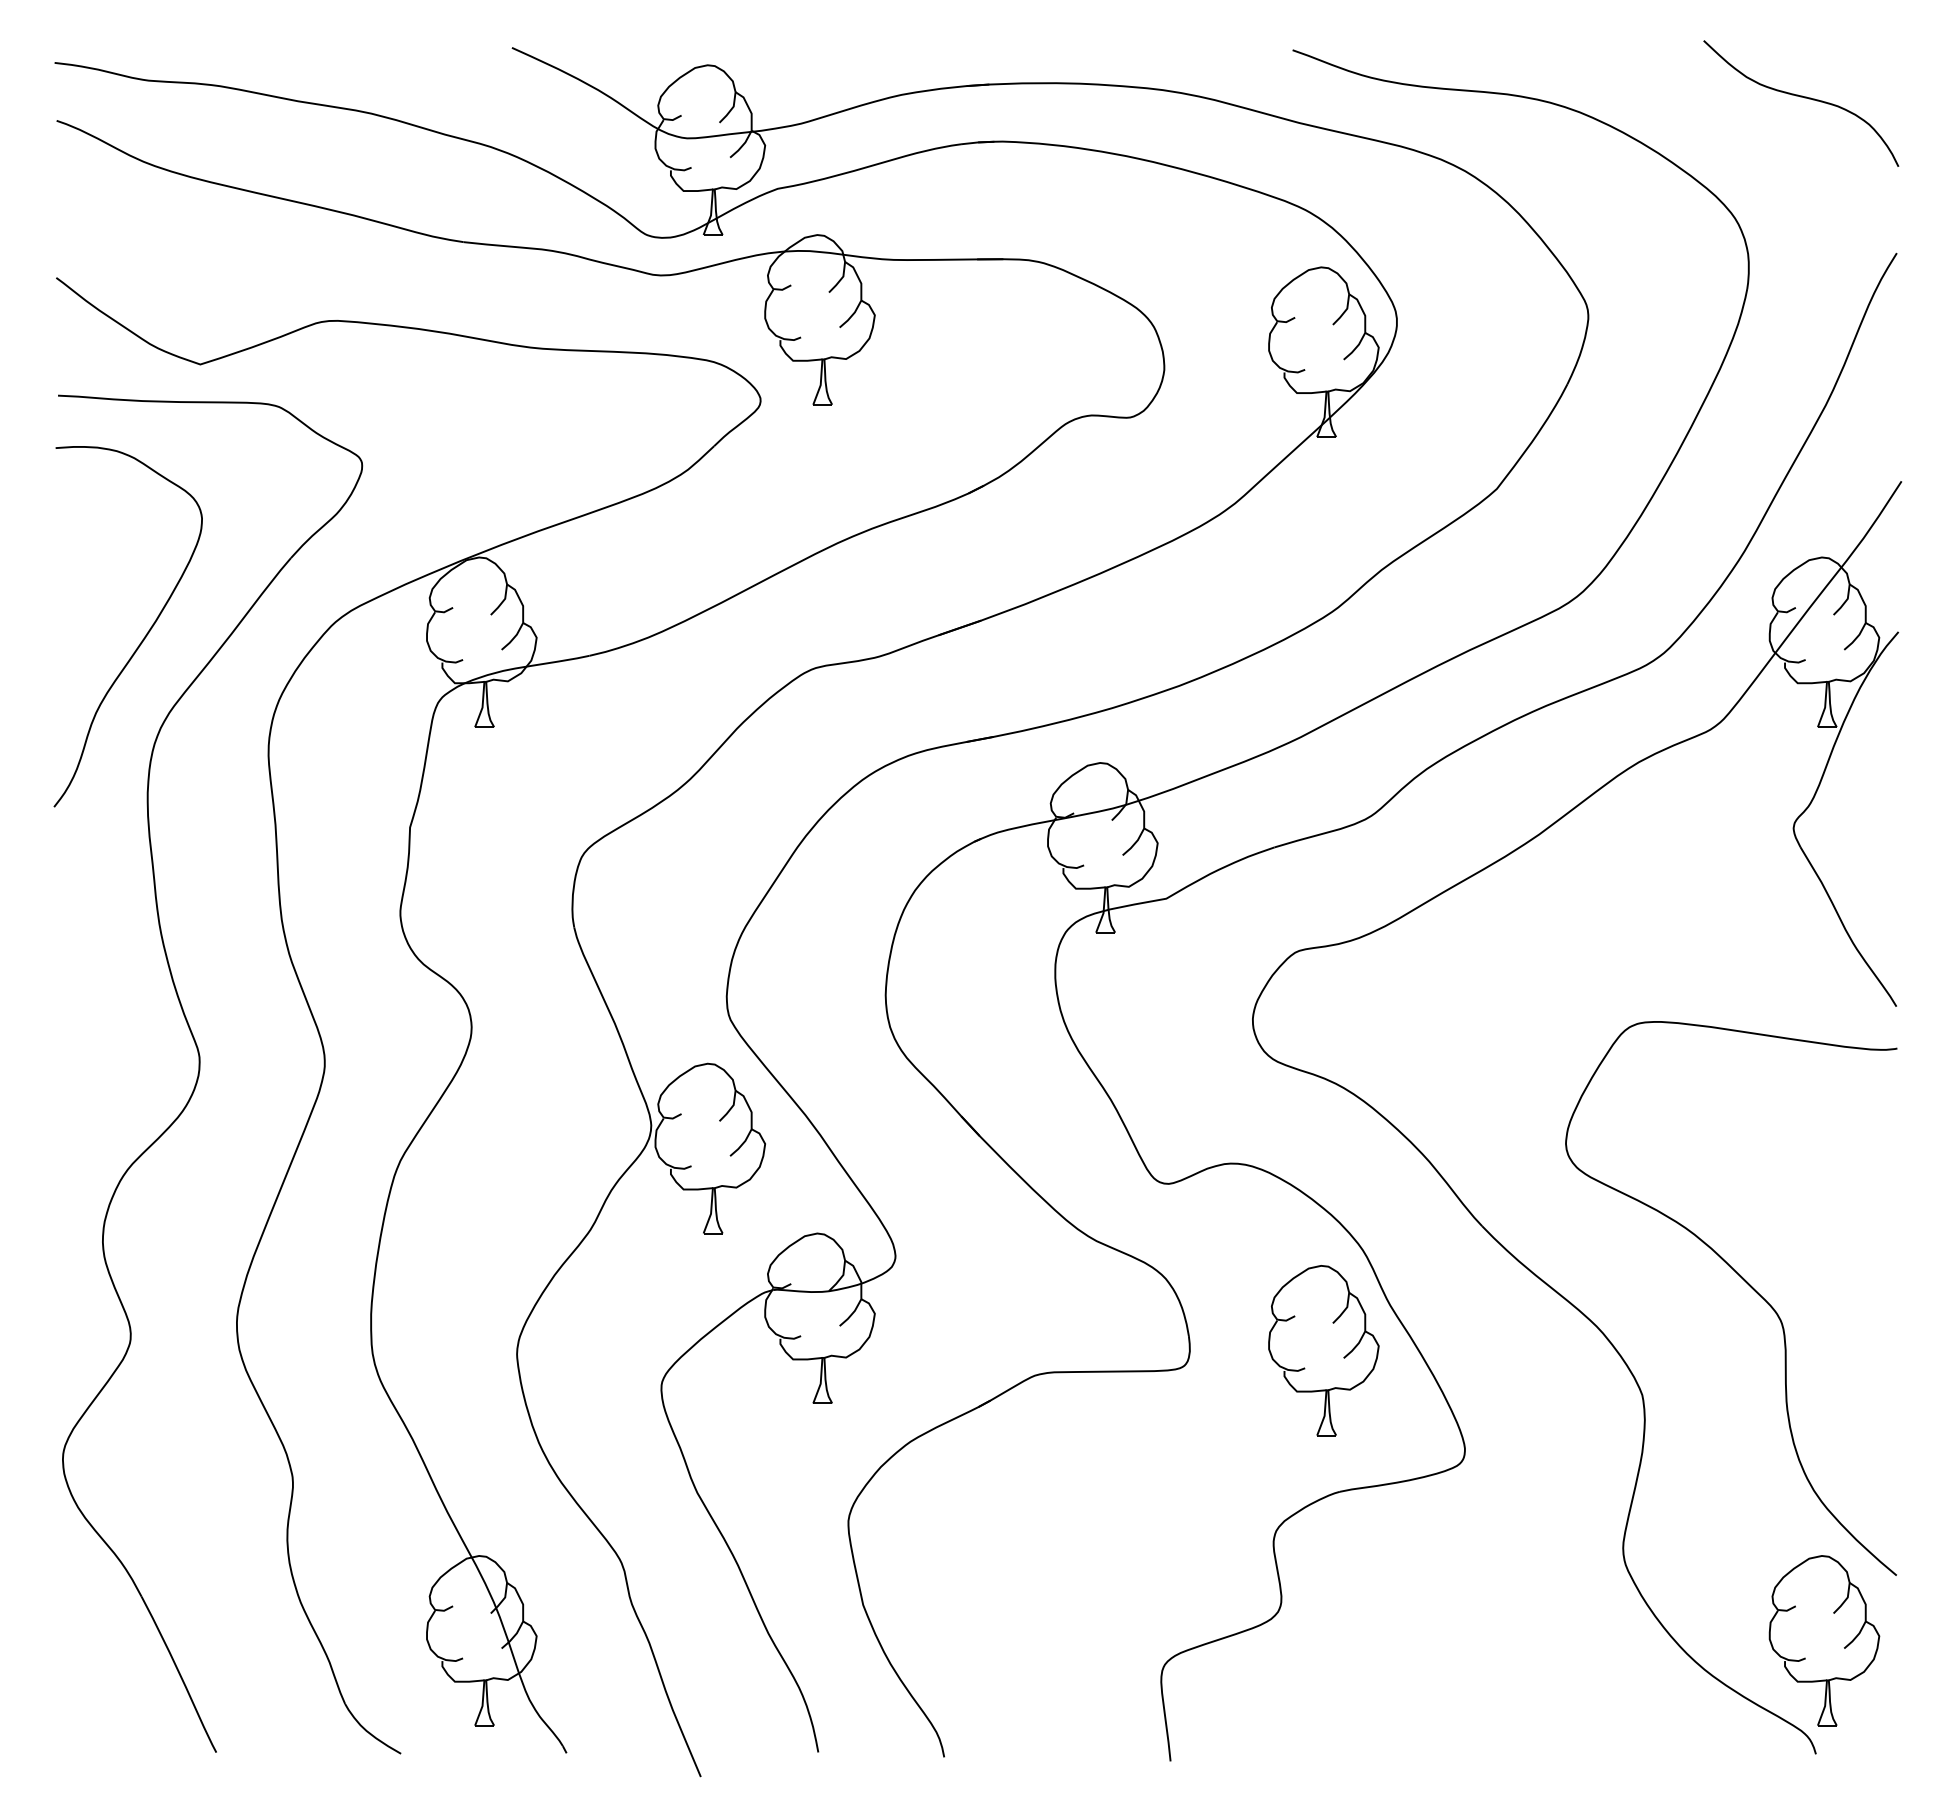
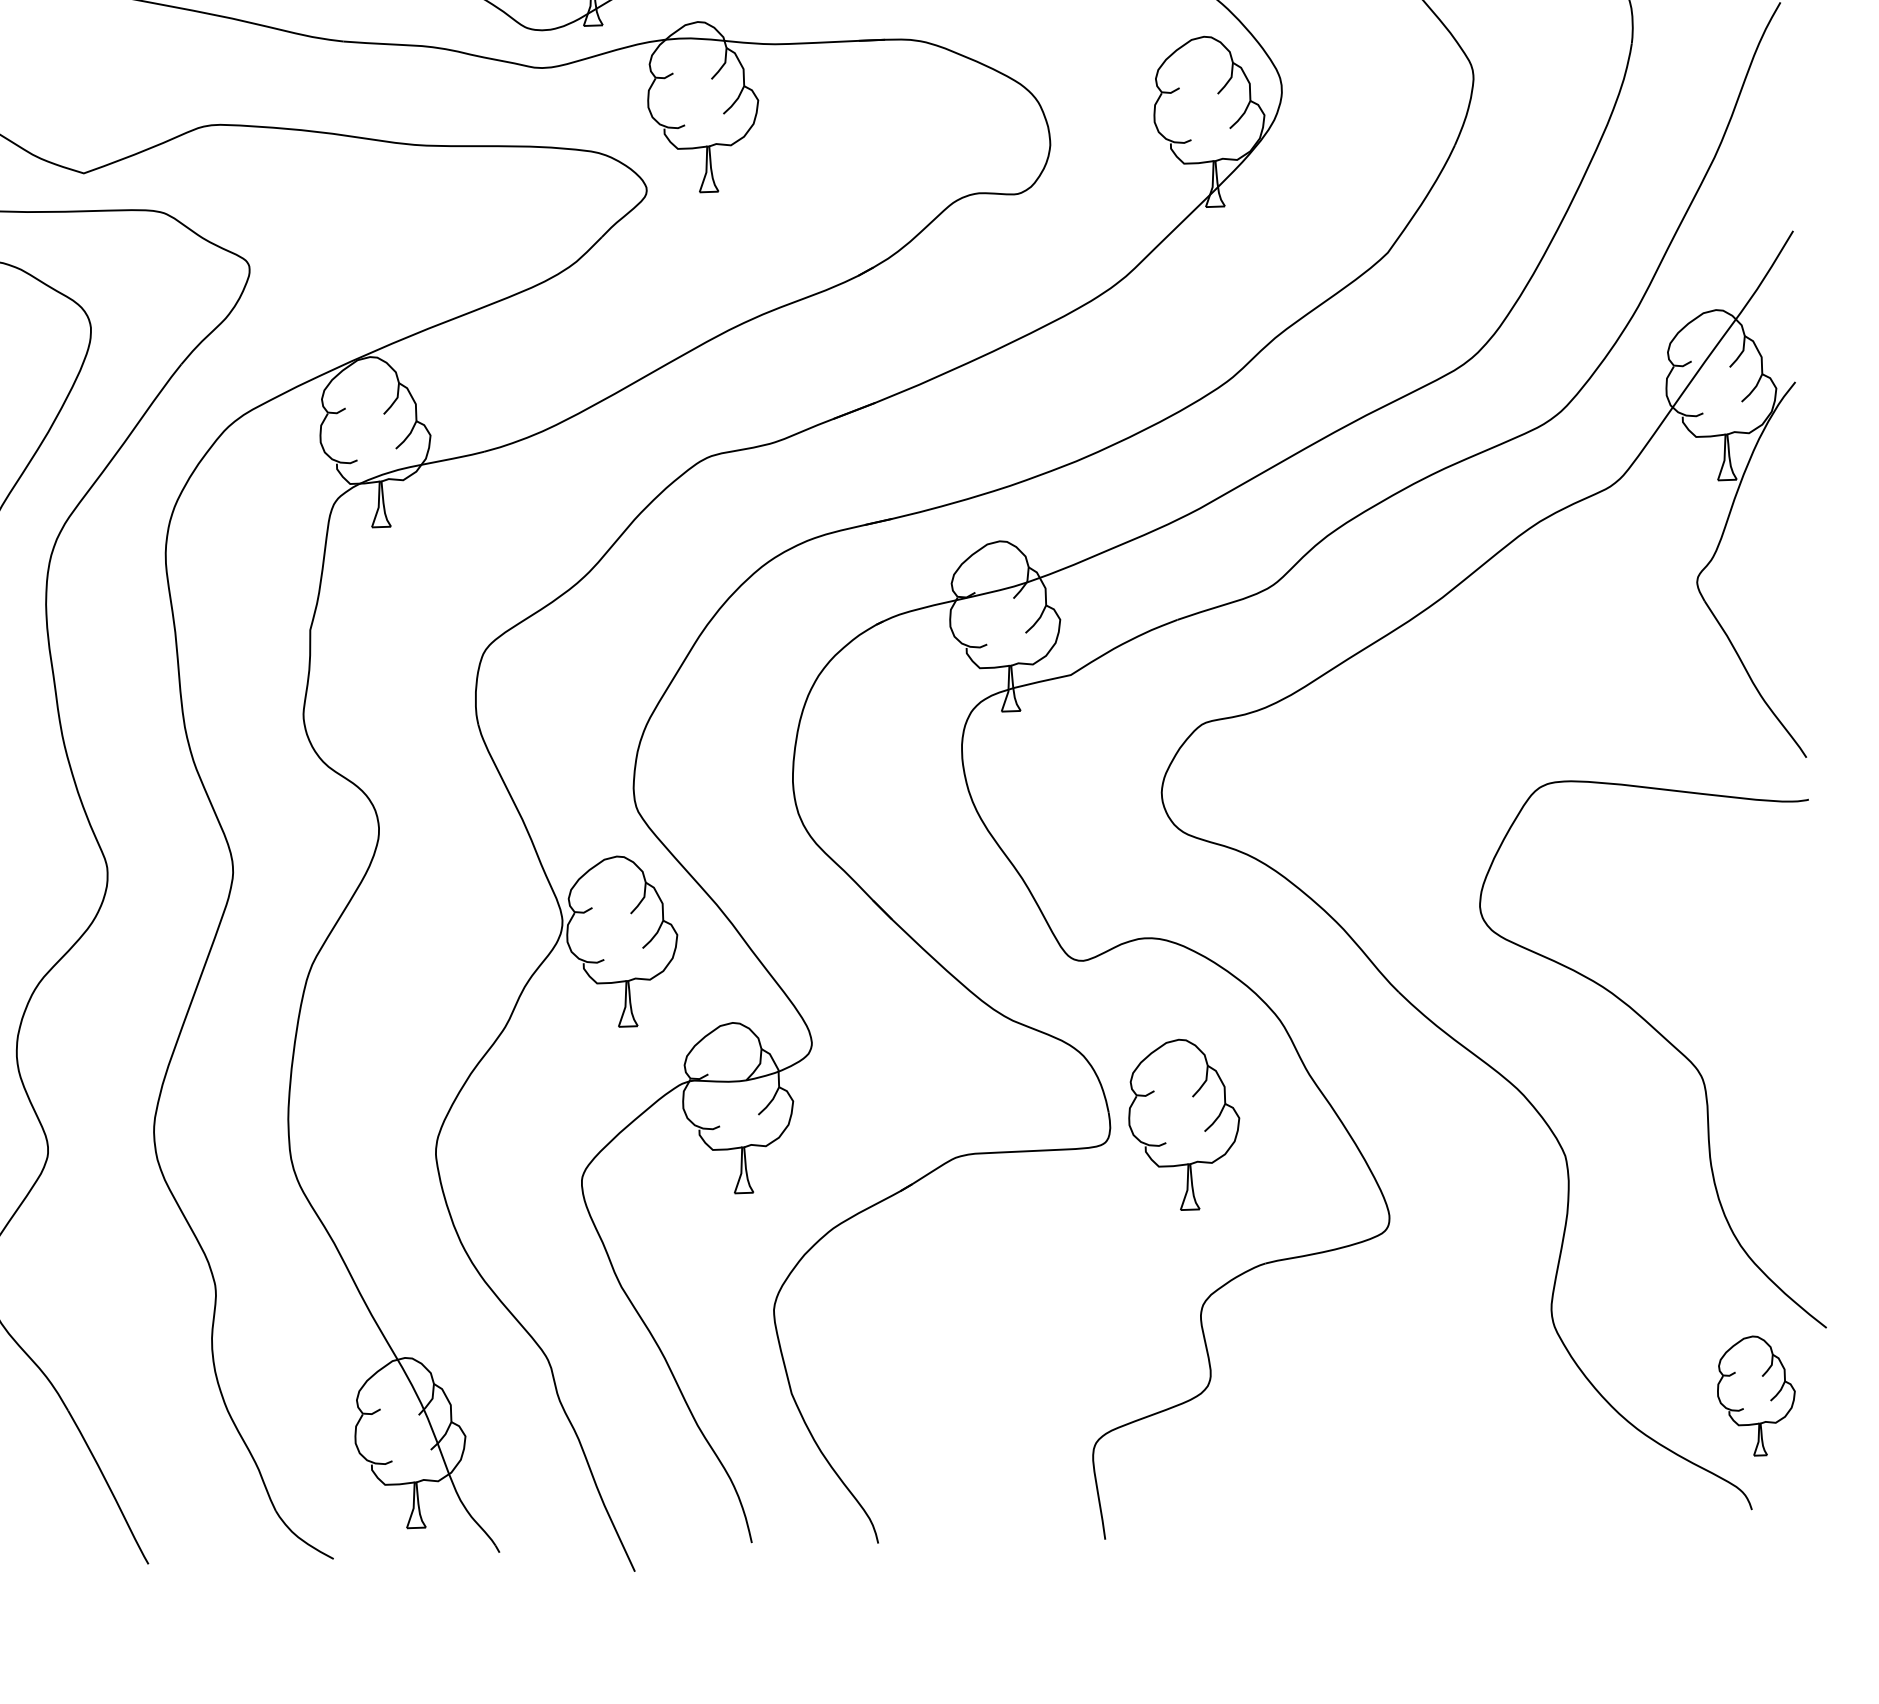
part: (1323, 1350) -> (1184, 1124), moved
part: (1824, 1640) -> (1756, 1395), size x0.7

